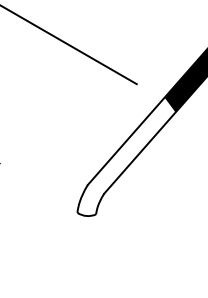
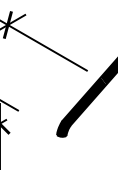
fill: (126, 155) -> (81, 106), added

